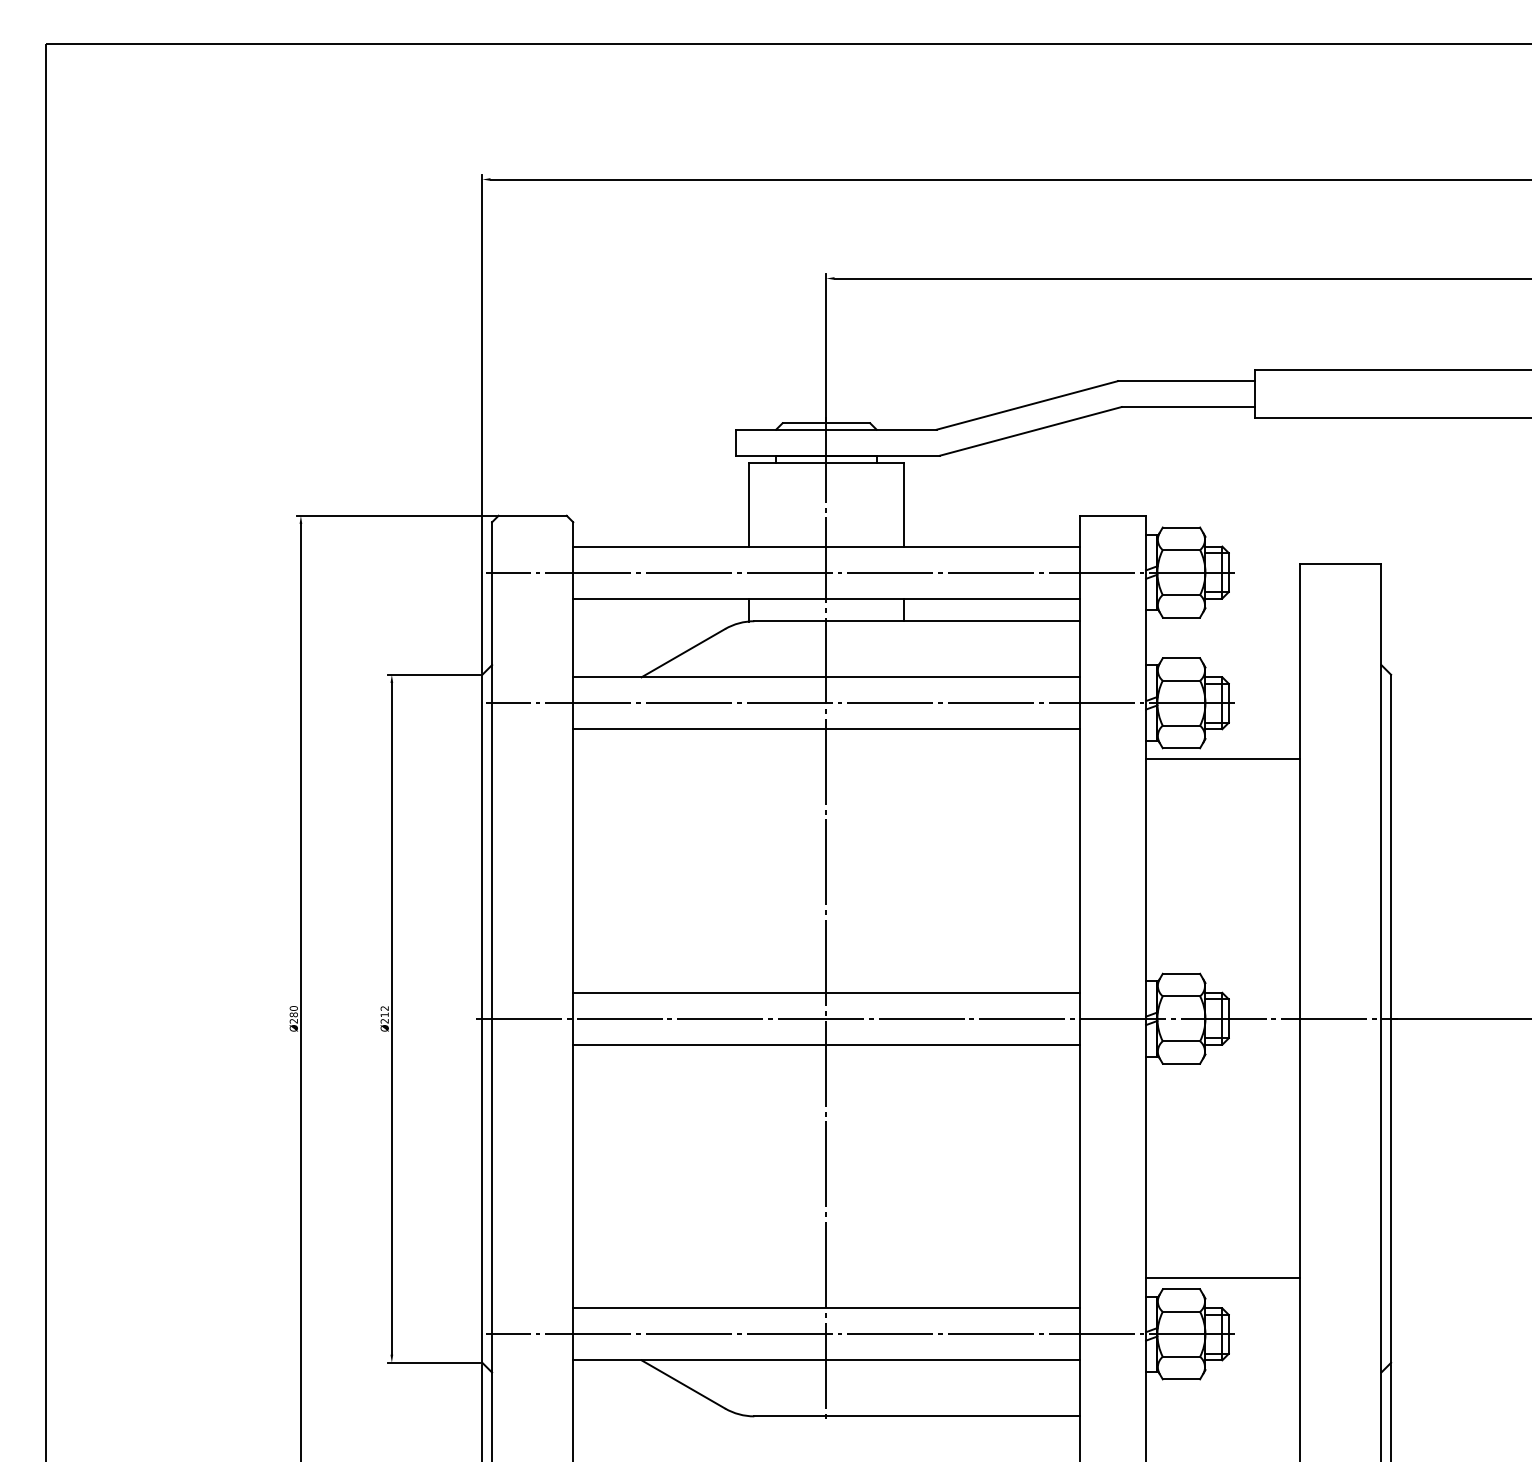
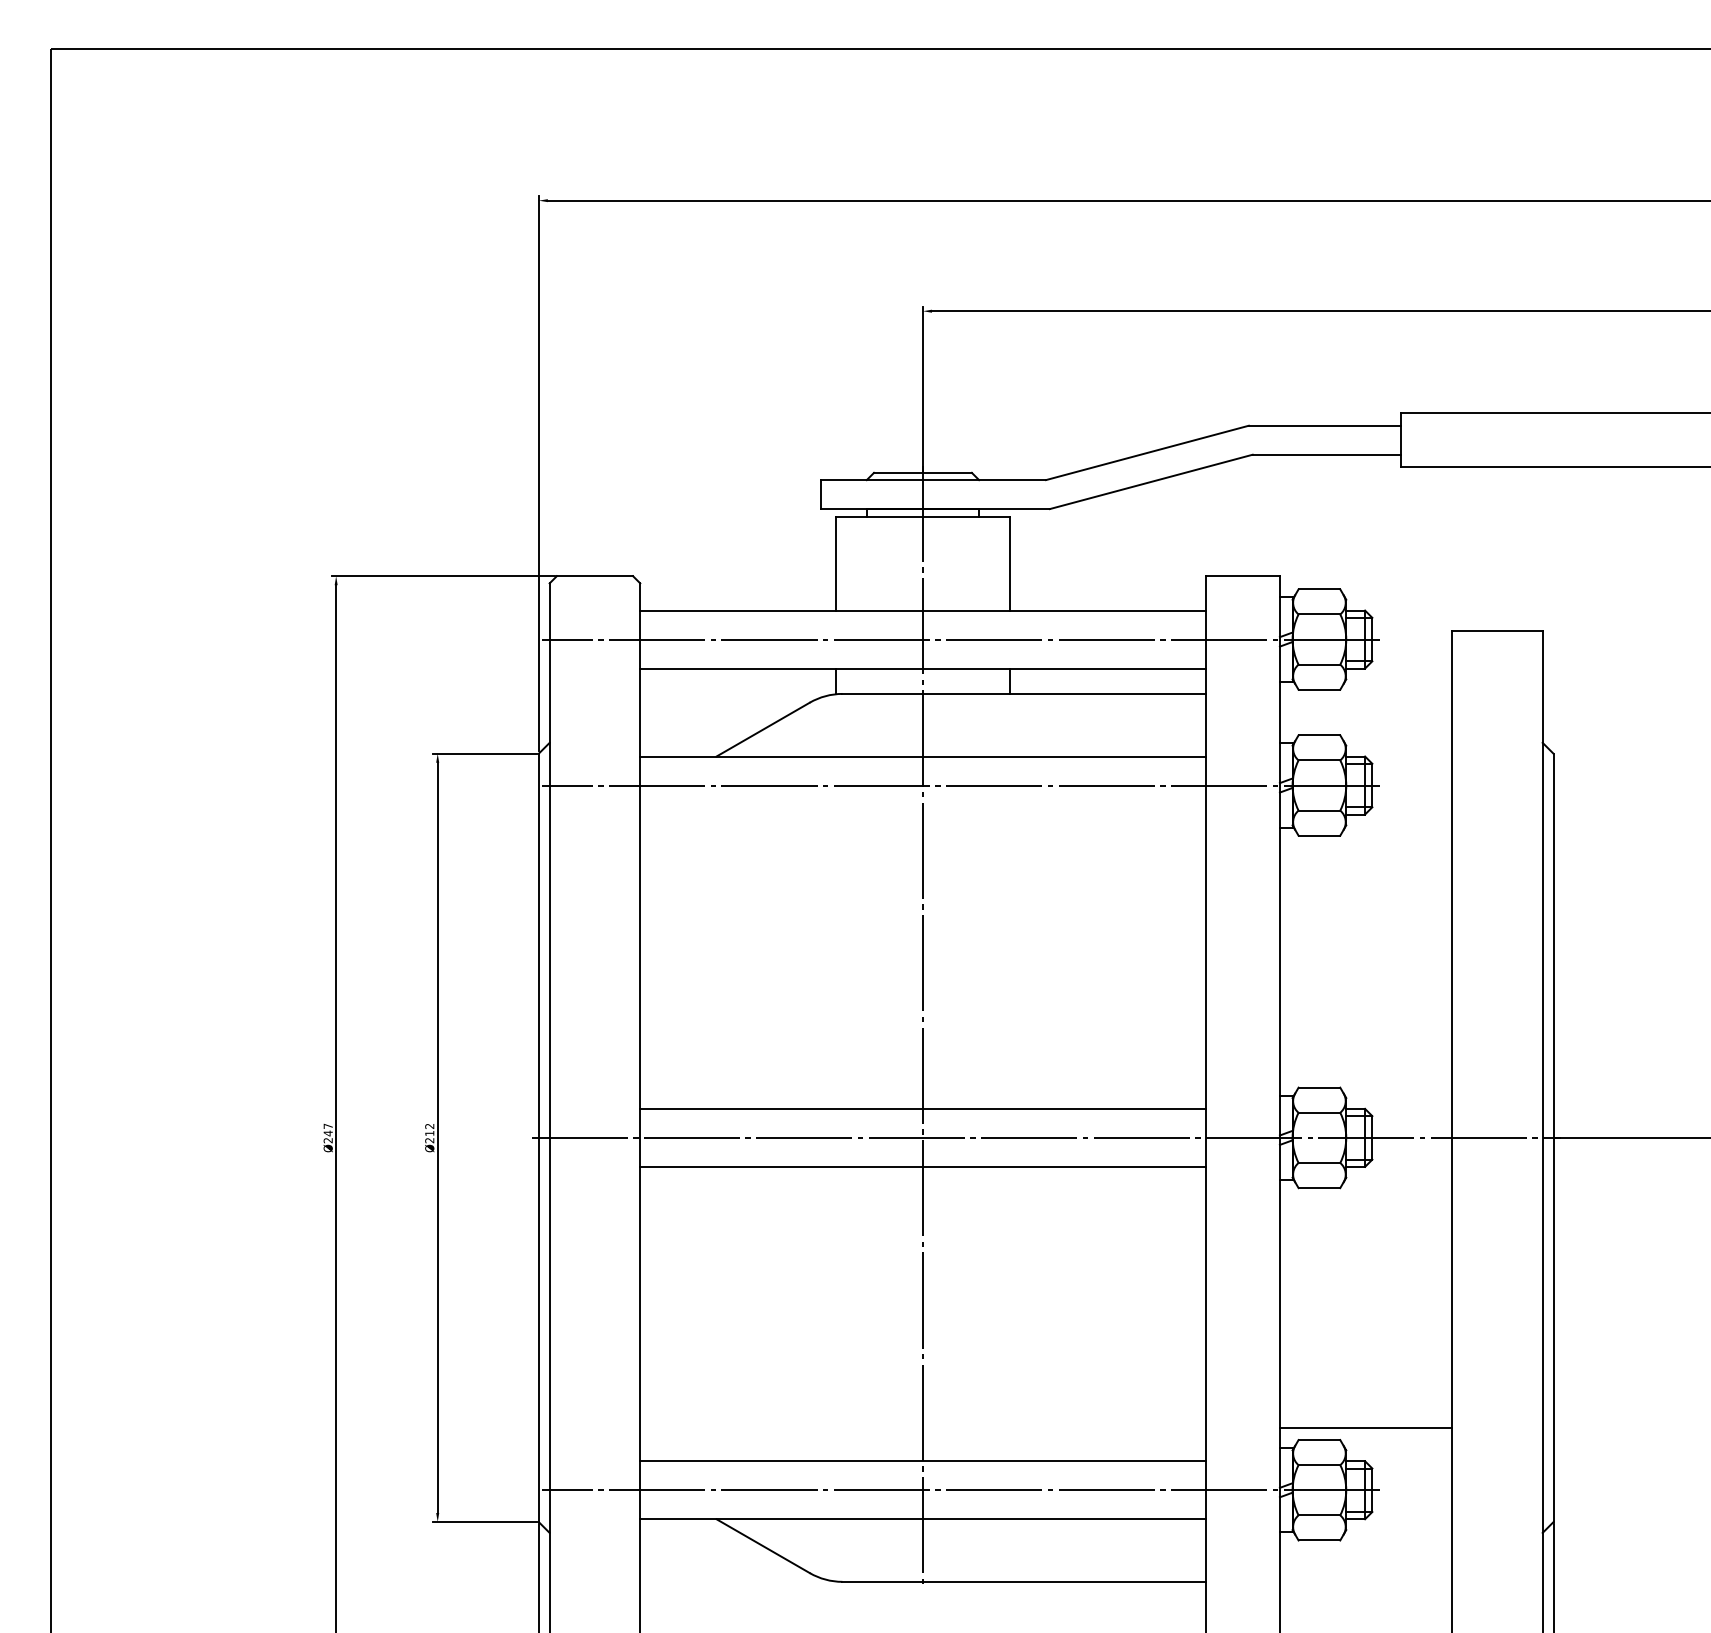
line: (825, 729) -> (922, 814), removed
line: (1222, 758) -> (1365, 847), removed
text: (293, 1011) -> (327, 1129), Ø280 -> Ø247

